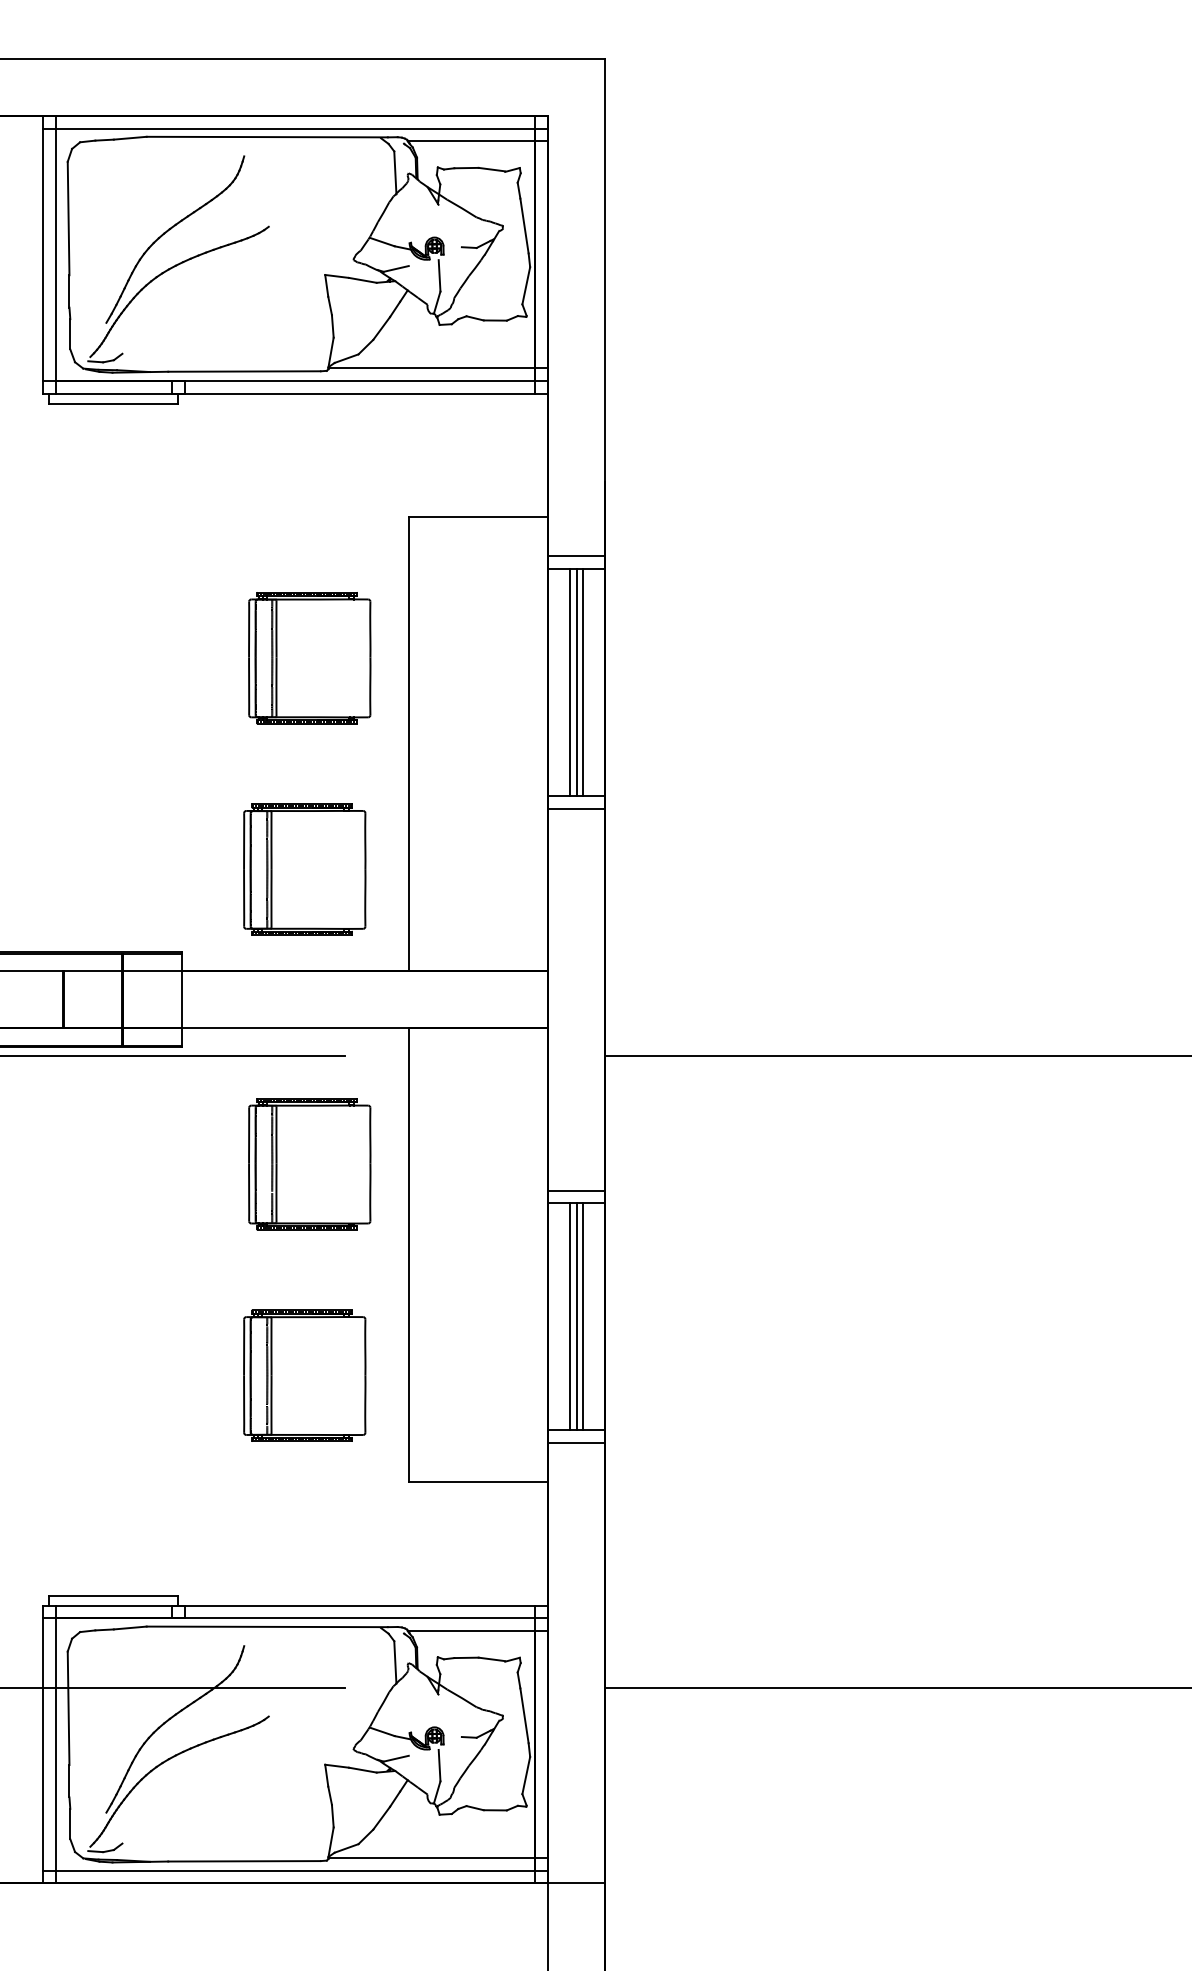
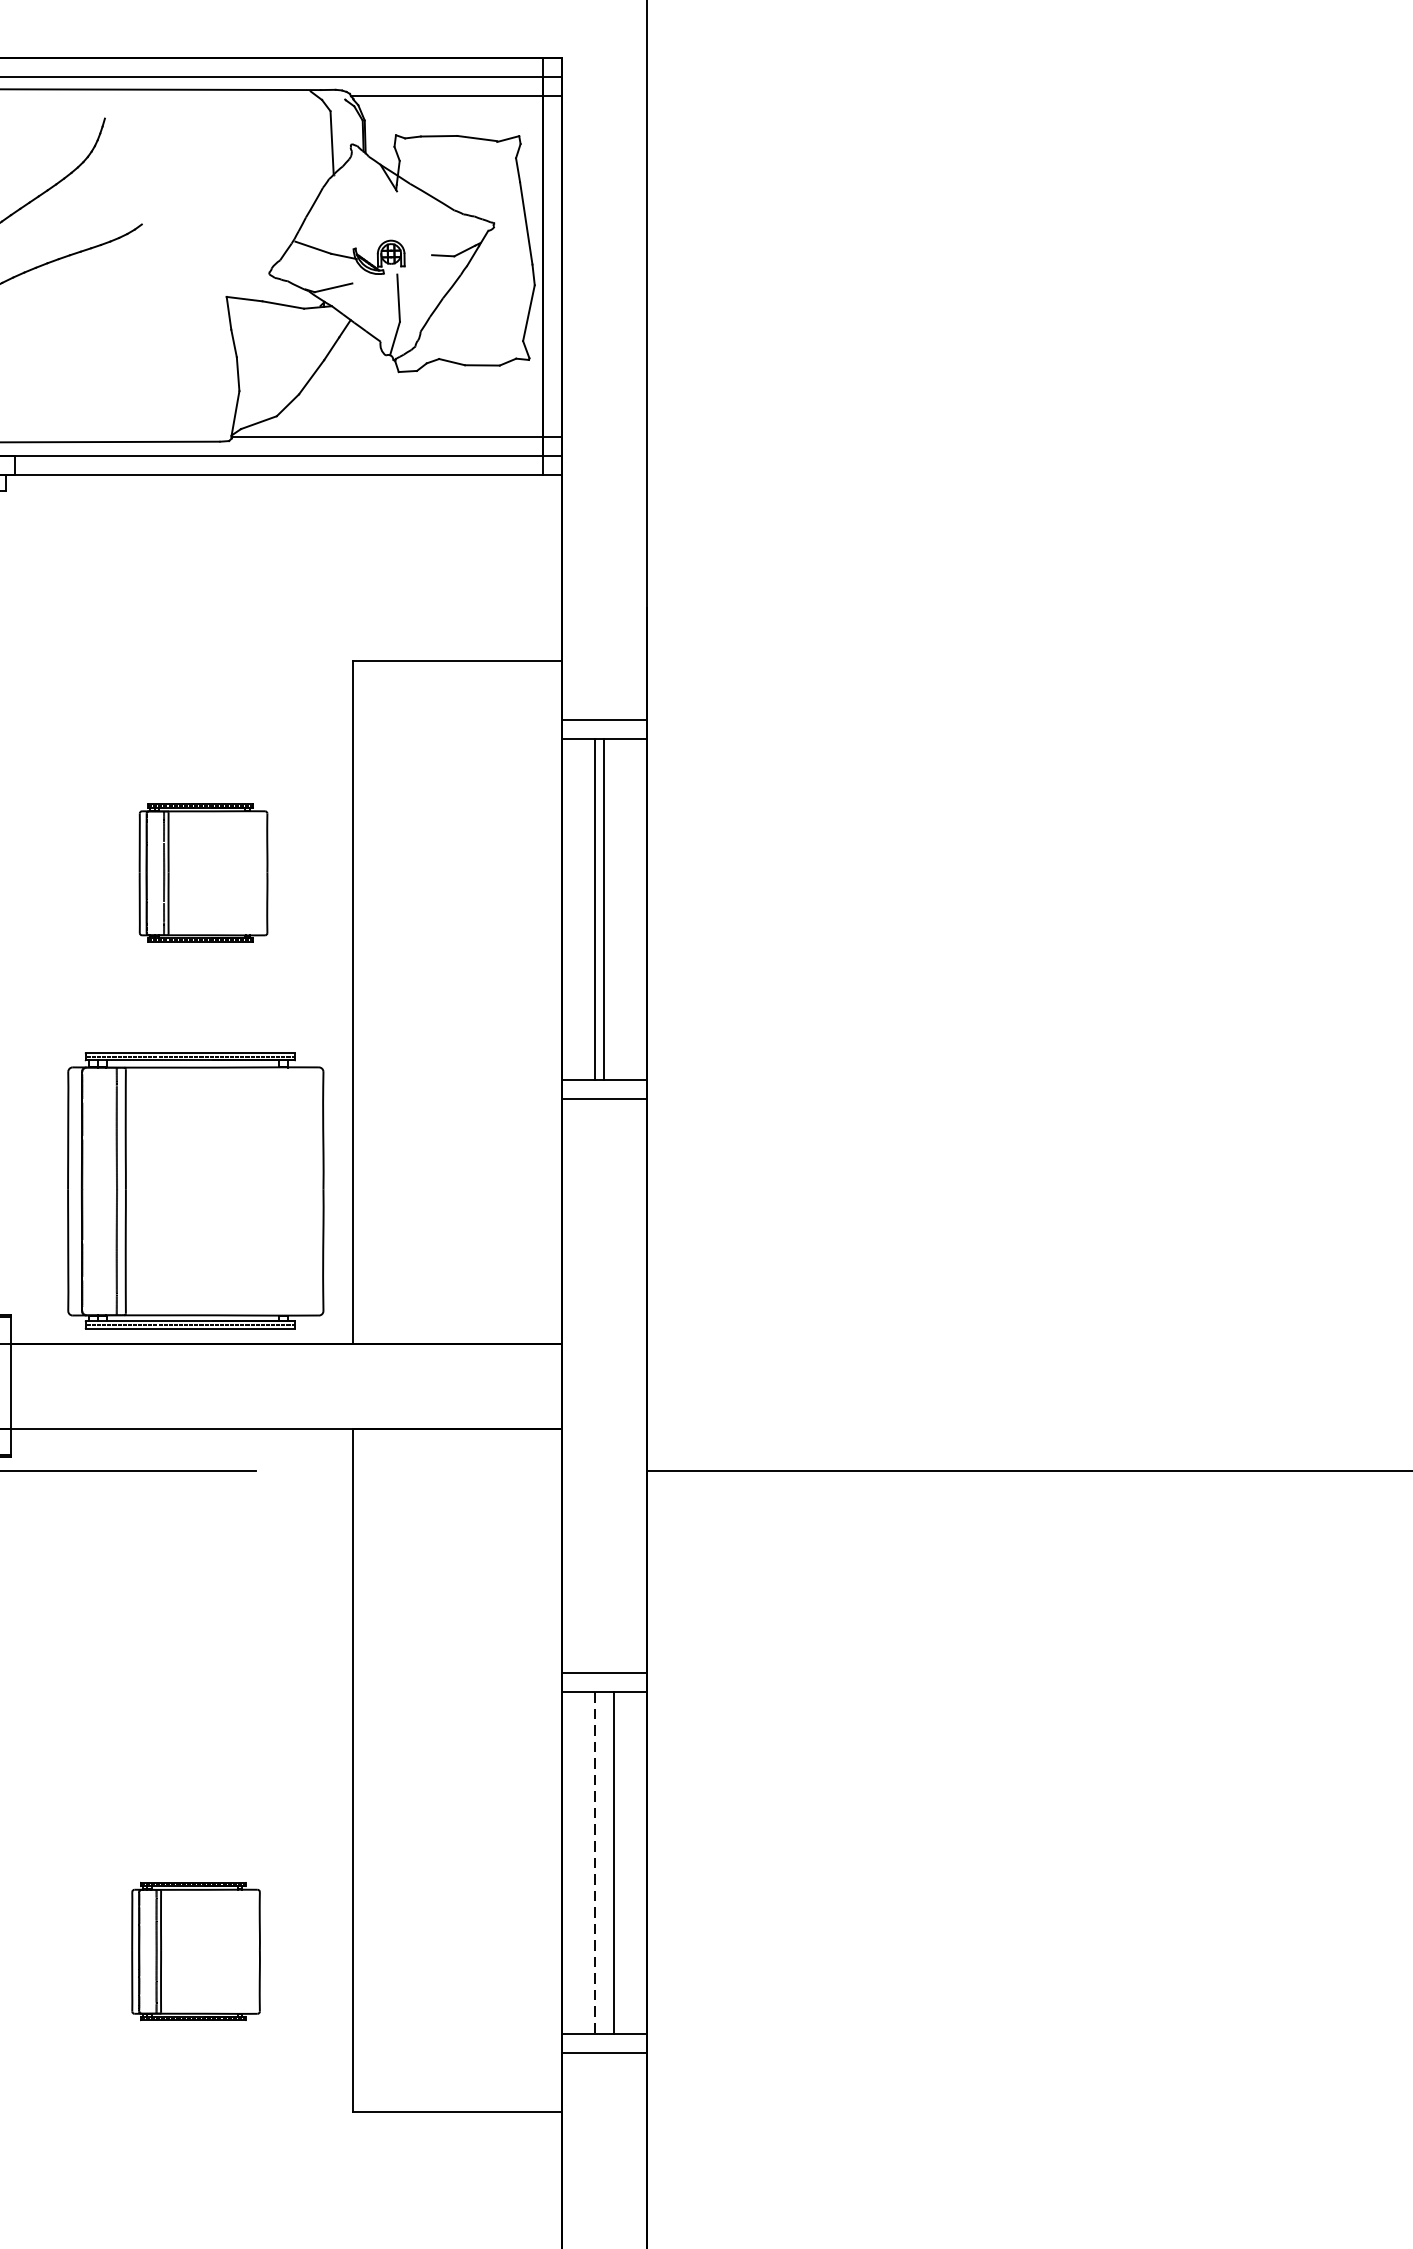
part: (309, 658) -> (203, 873), size x0.7
line: (582, 682) -> (613, 909), removed
part: (304, 869) -> (195, 1190), size x1.4
part: (309, 1164) -> (203, 1634), removed
line: (570, 1316) -> (595, 1862), solid -> dashed
line: (576, 1316) -> (604, 1862), removed
part: (304, 1375) -> (195, 1951), size x0.7

